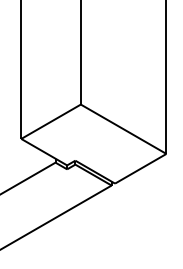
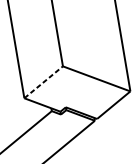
line: (51, 121) -> (43, 82), solid -> dashed

